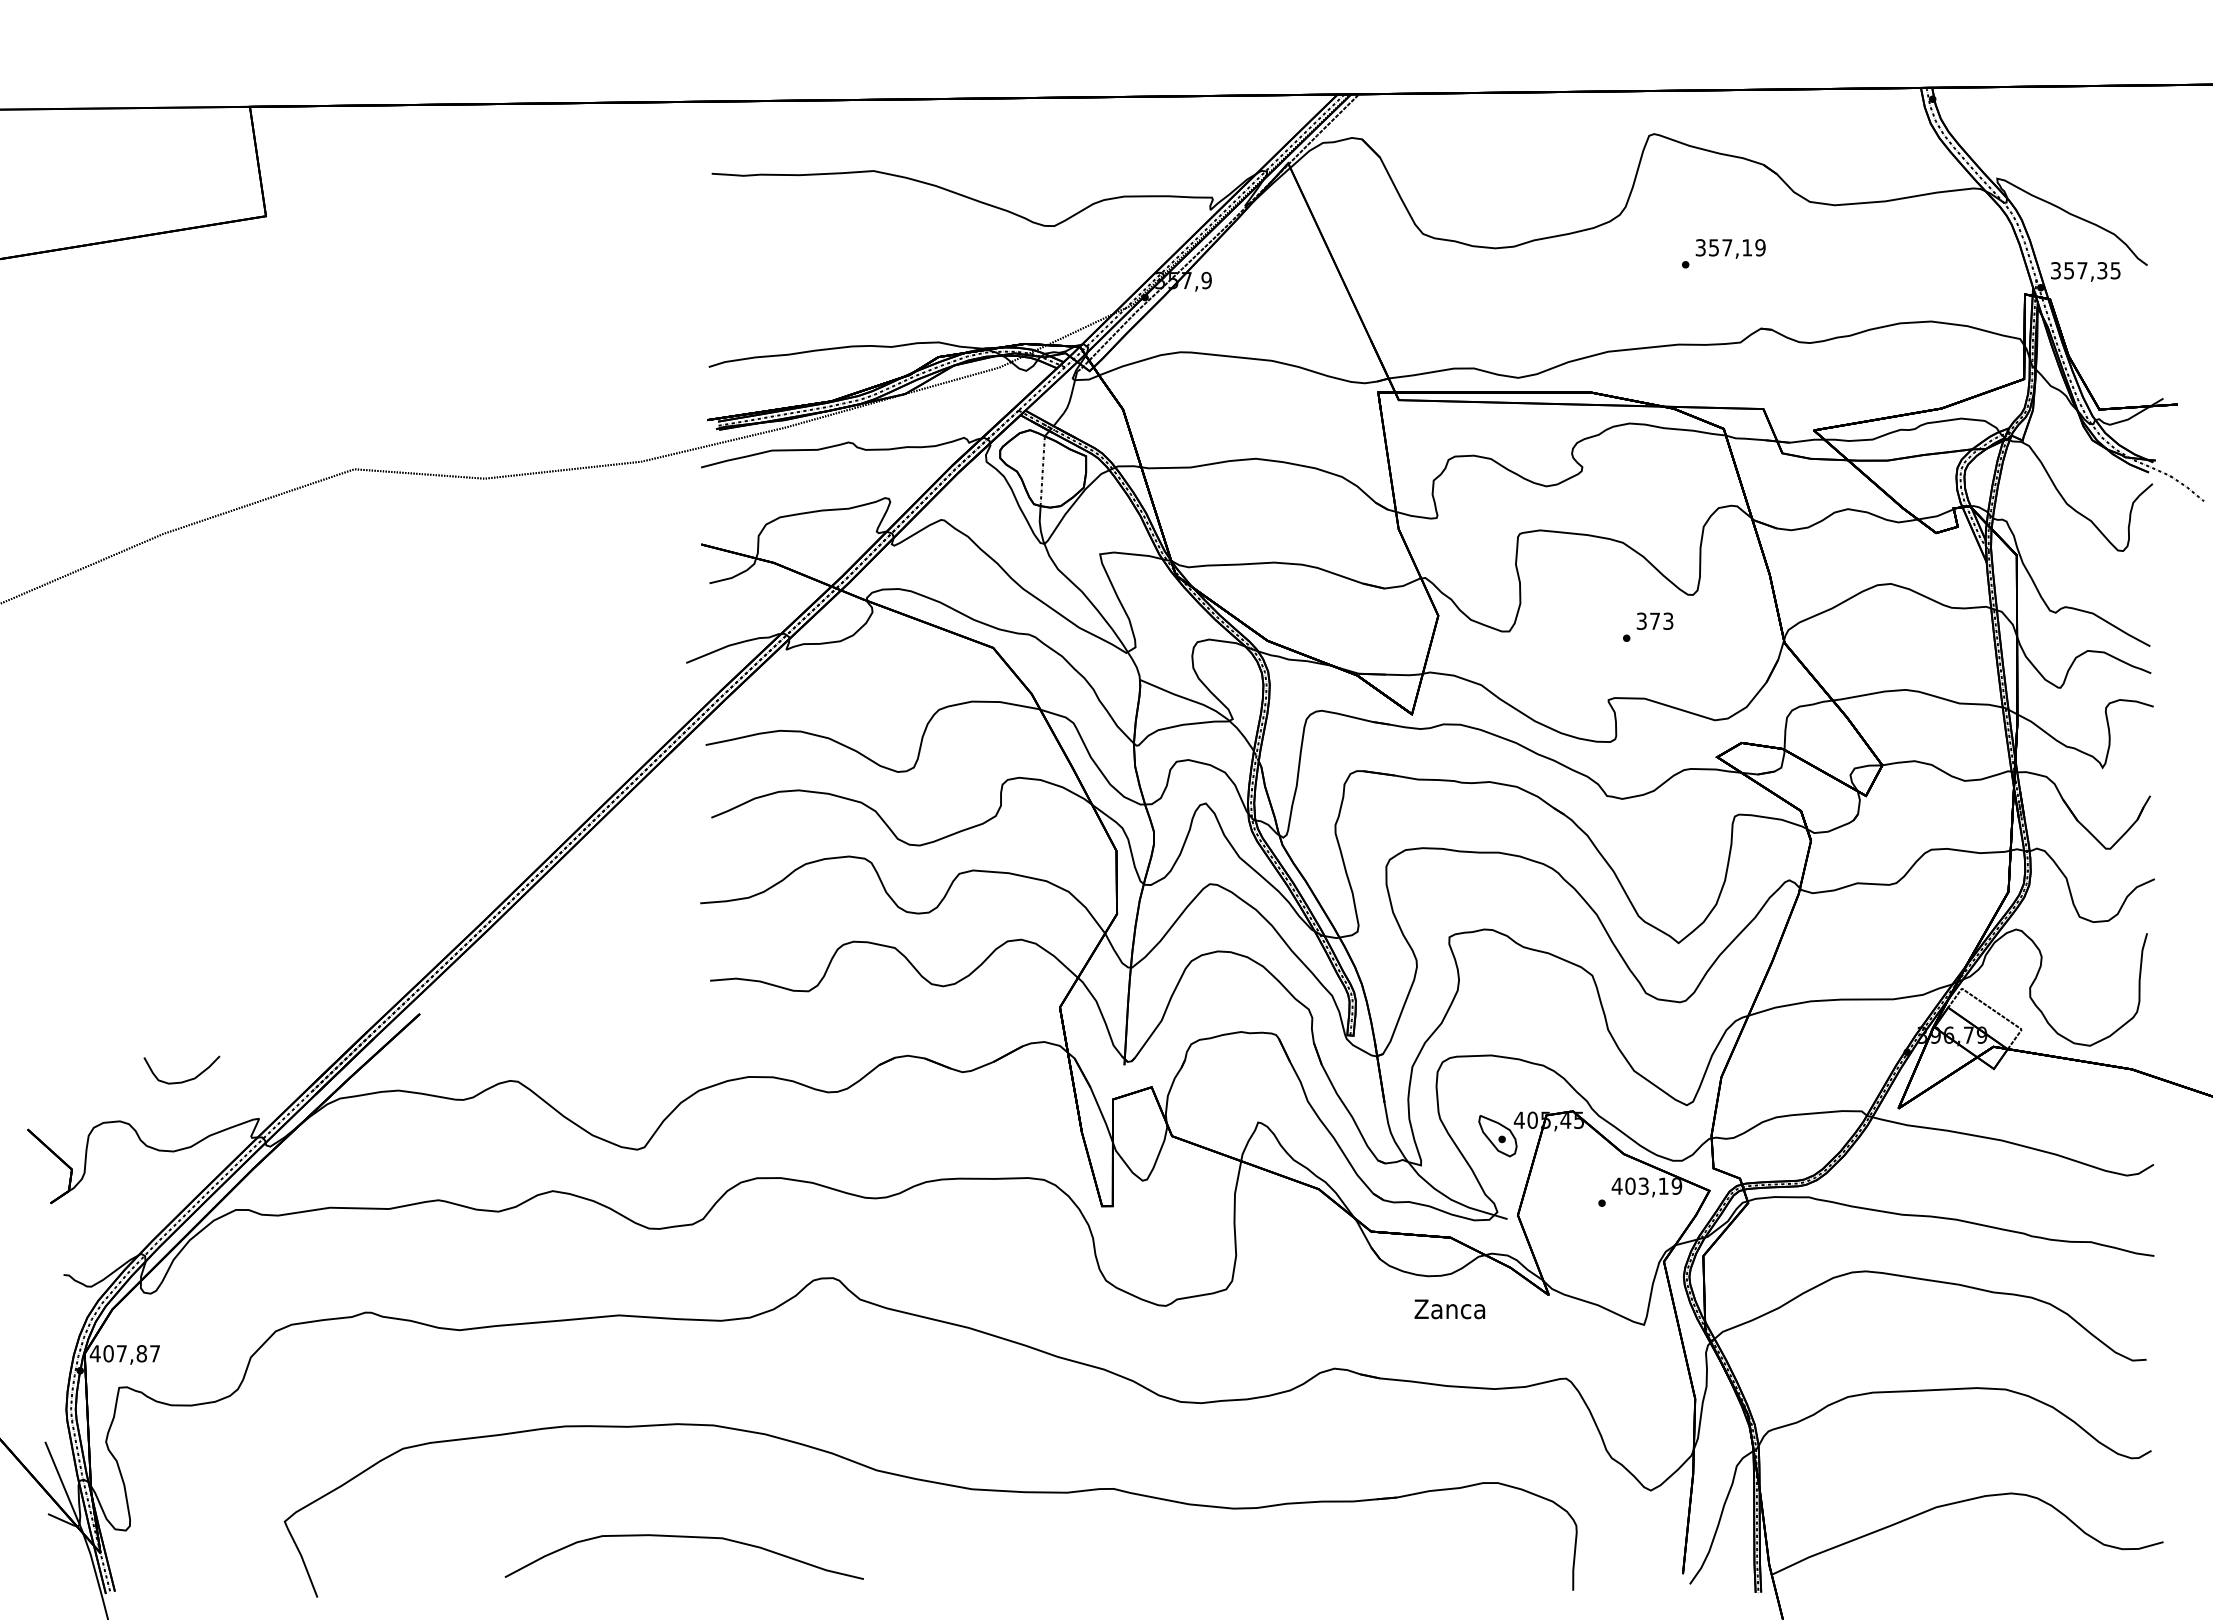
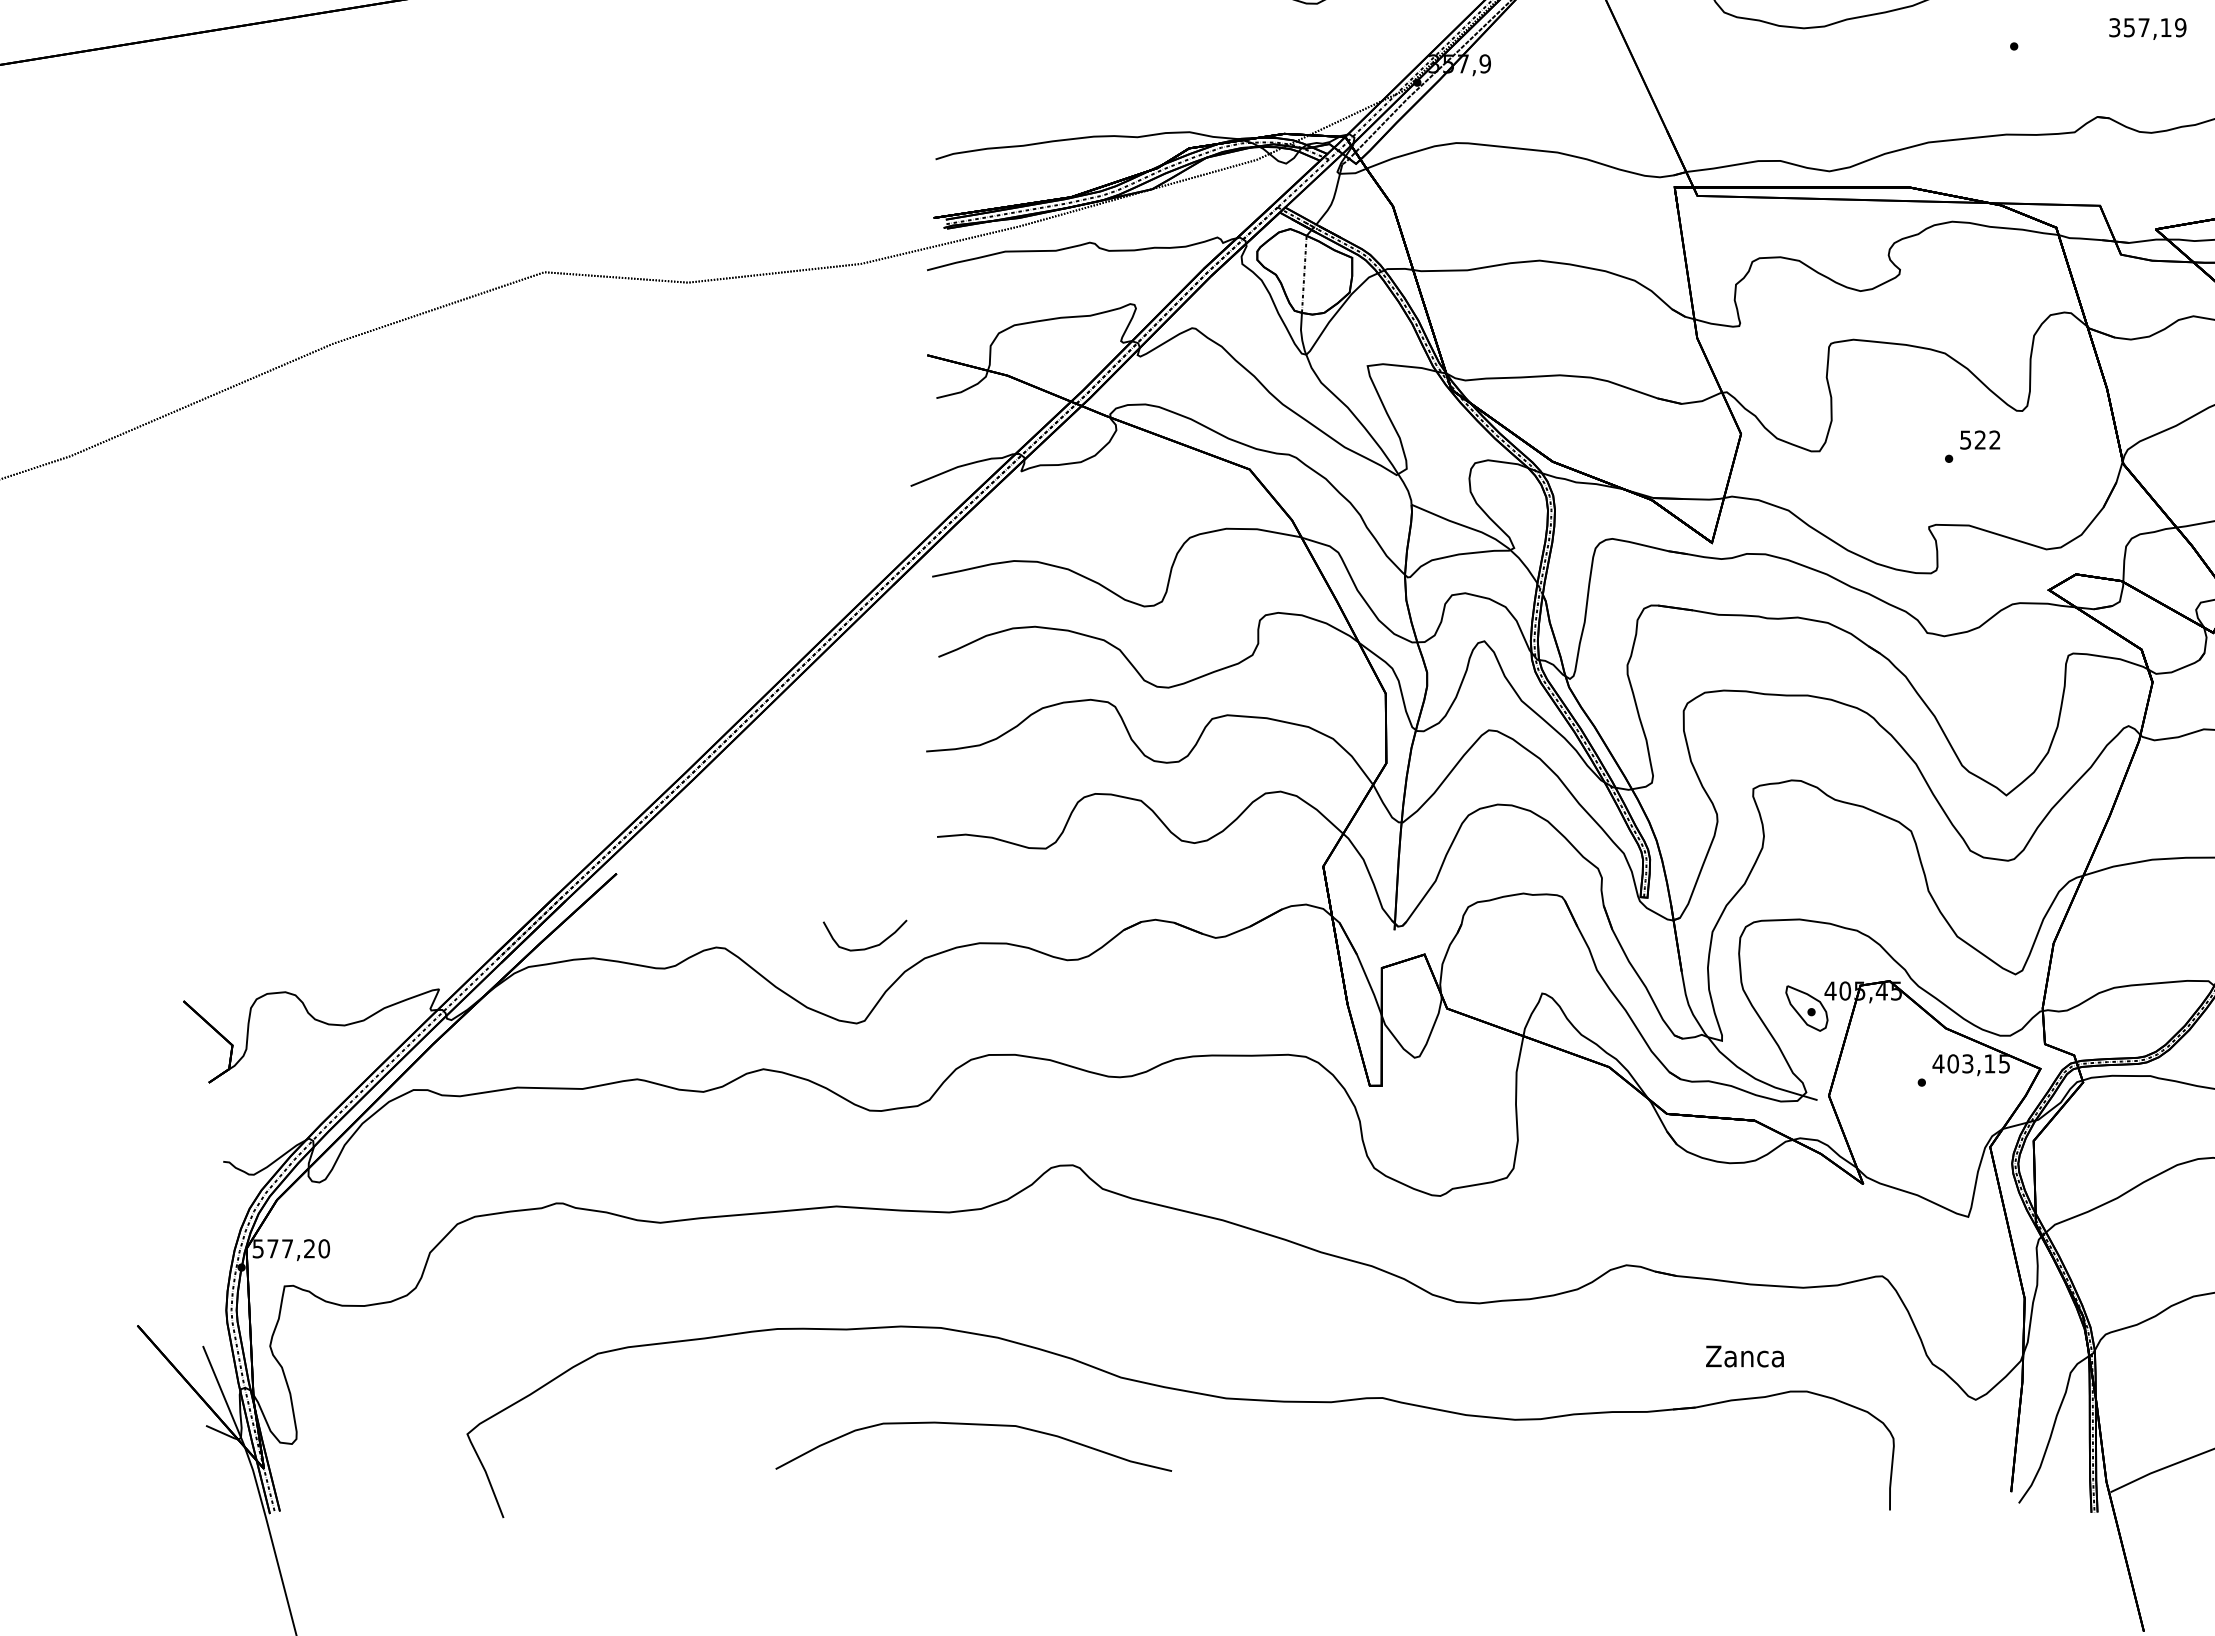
text: (1730, 248) -> (2147, 28), moved
text: (1655, 620) -> (1980, 439), 373 -> 522
curve: (184, 1080) -> (867, 947), moved
text: (1676, 1185) -> (2004, 1063), 403,19 -> 403,15
text: (1449, 1309) -> (1744, 1356), moved
text: (124, 1353) -> (290, 1248), 407,87 -> 577,20
curve: (683, 1537) -> (972, 1425), moved

